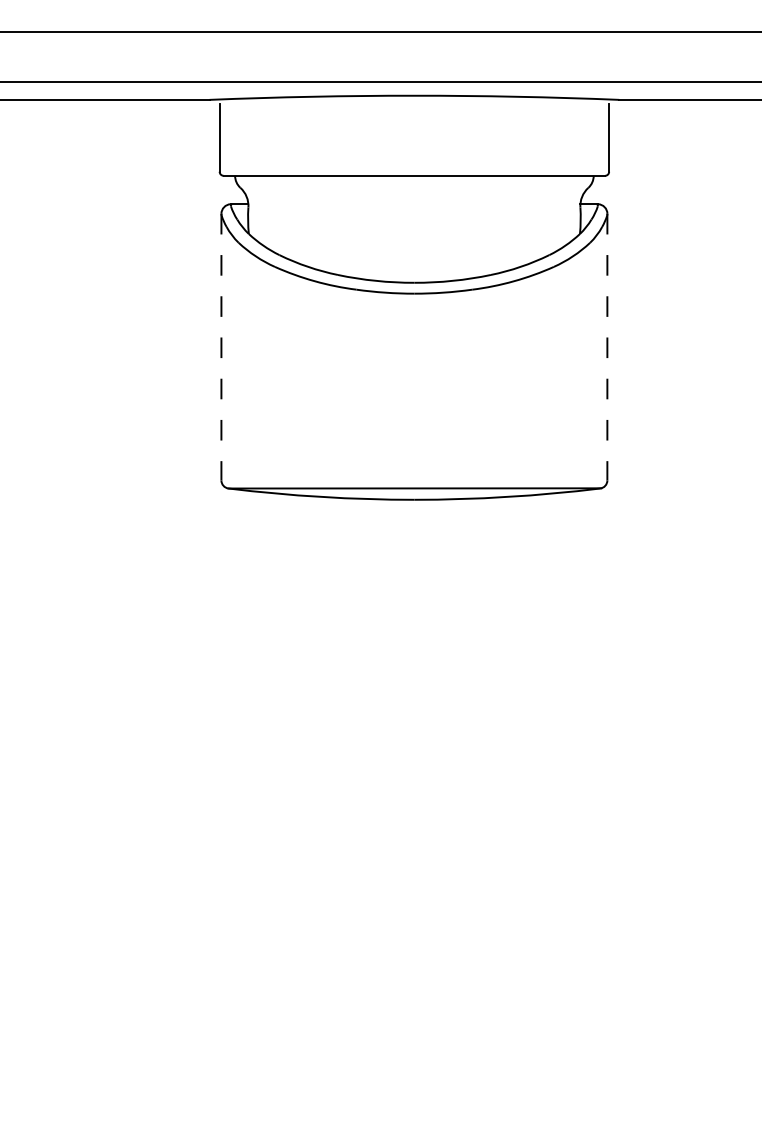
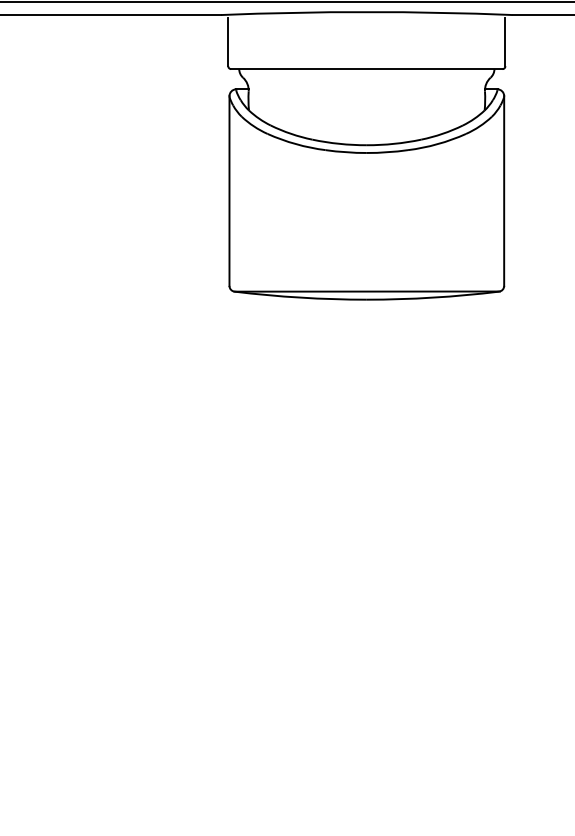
line: (221, 347) -> (229, 191), dashed -> solid
line: (607, 347) -> (504, 191), dashed -> solid

